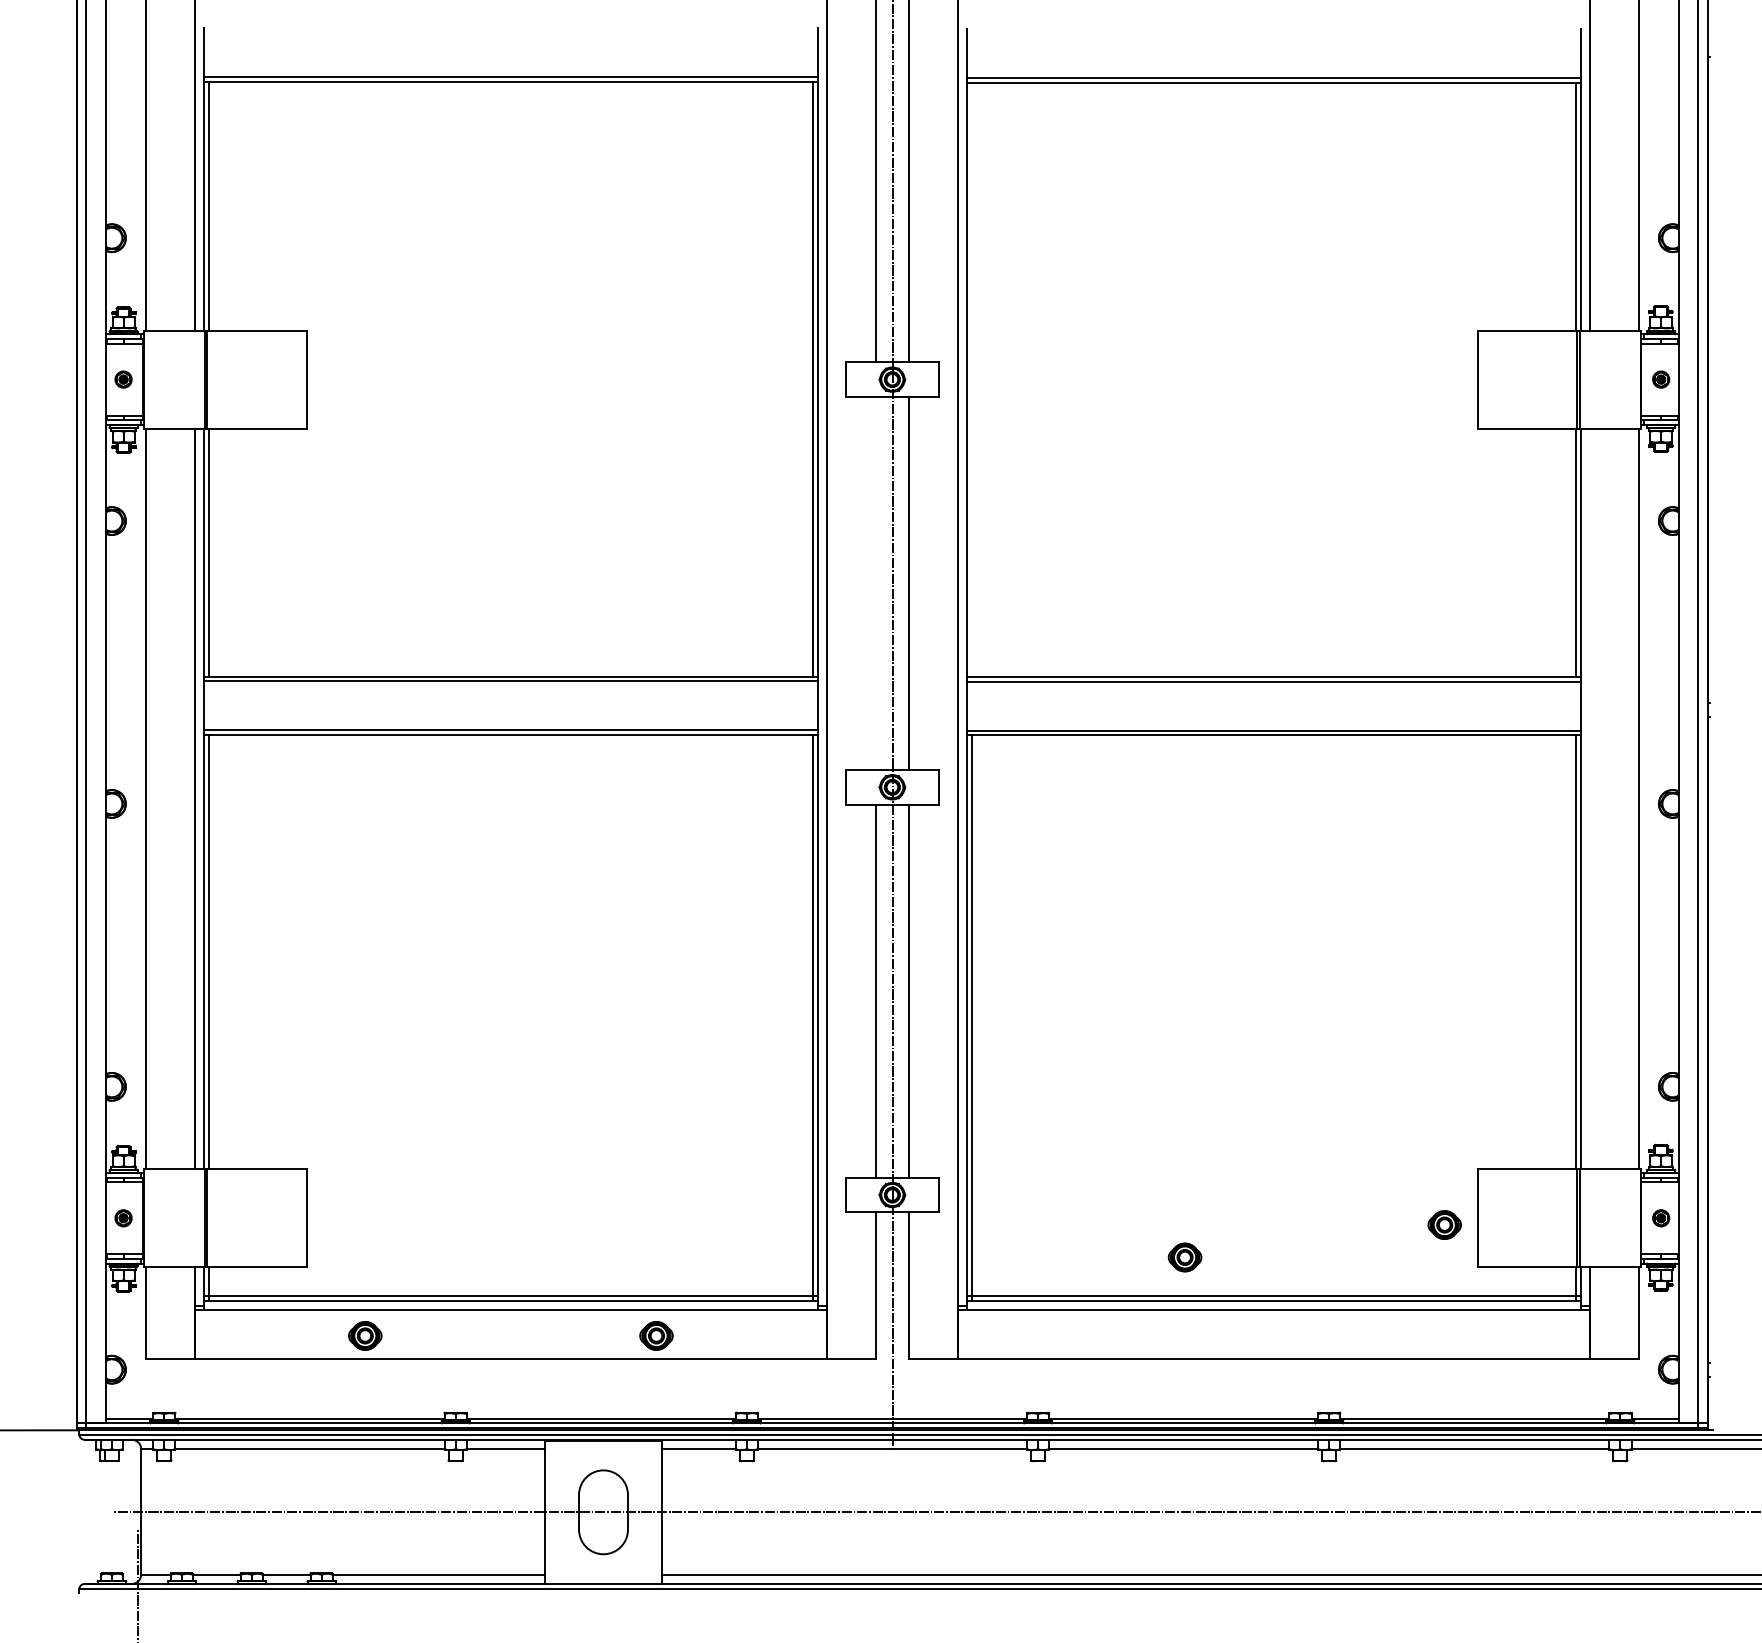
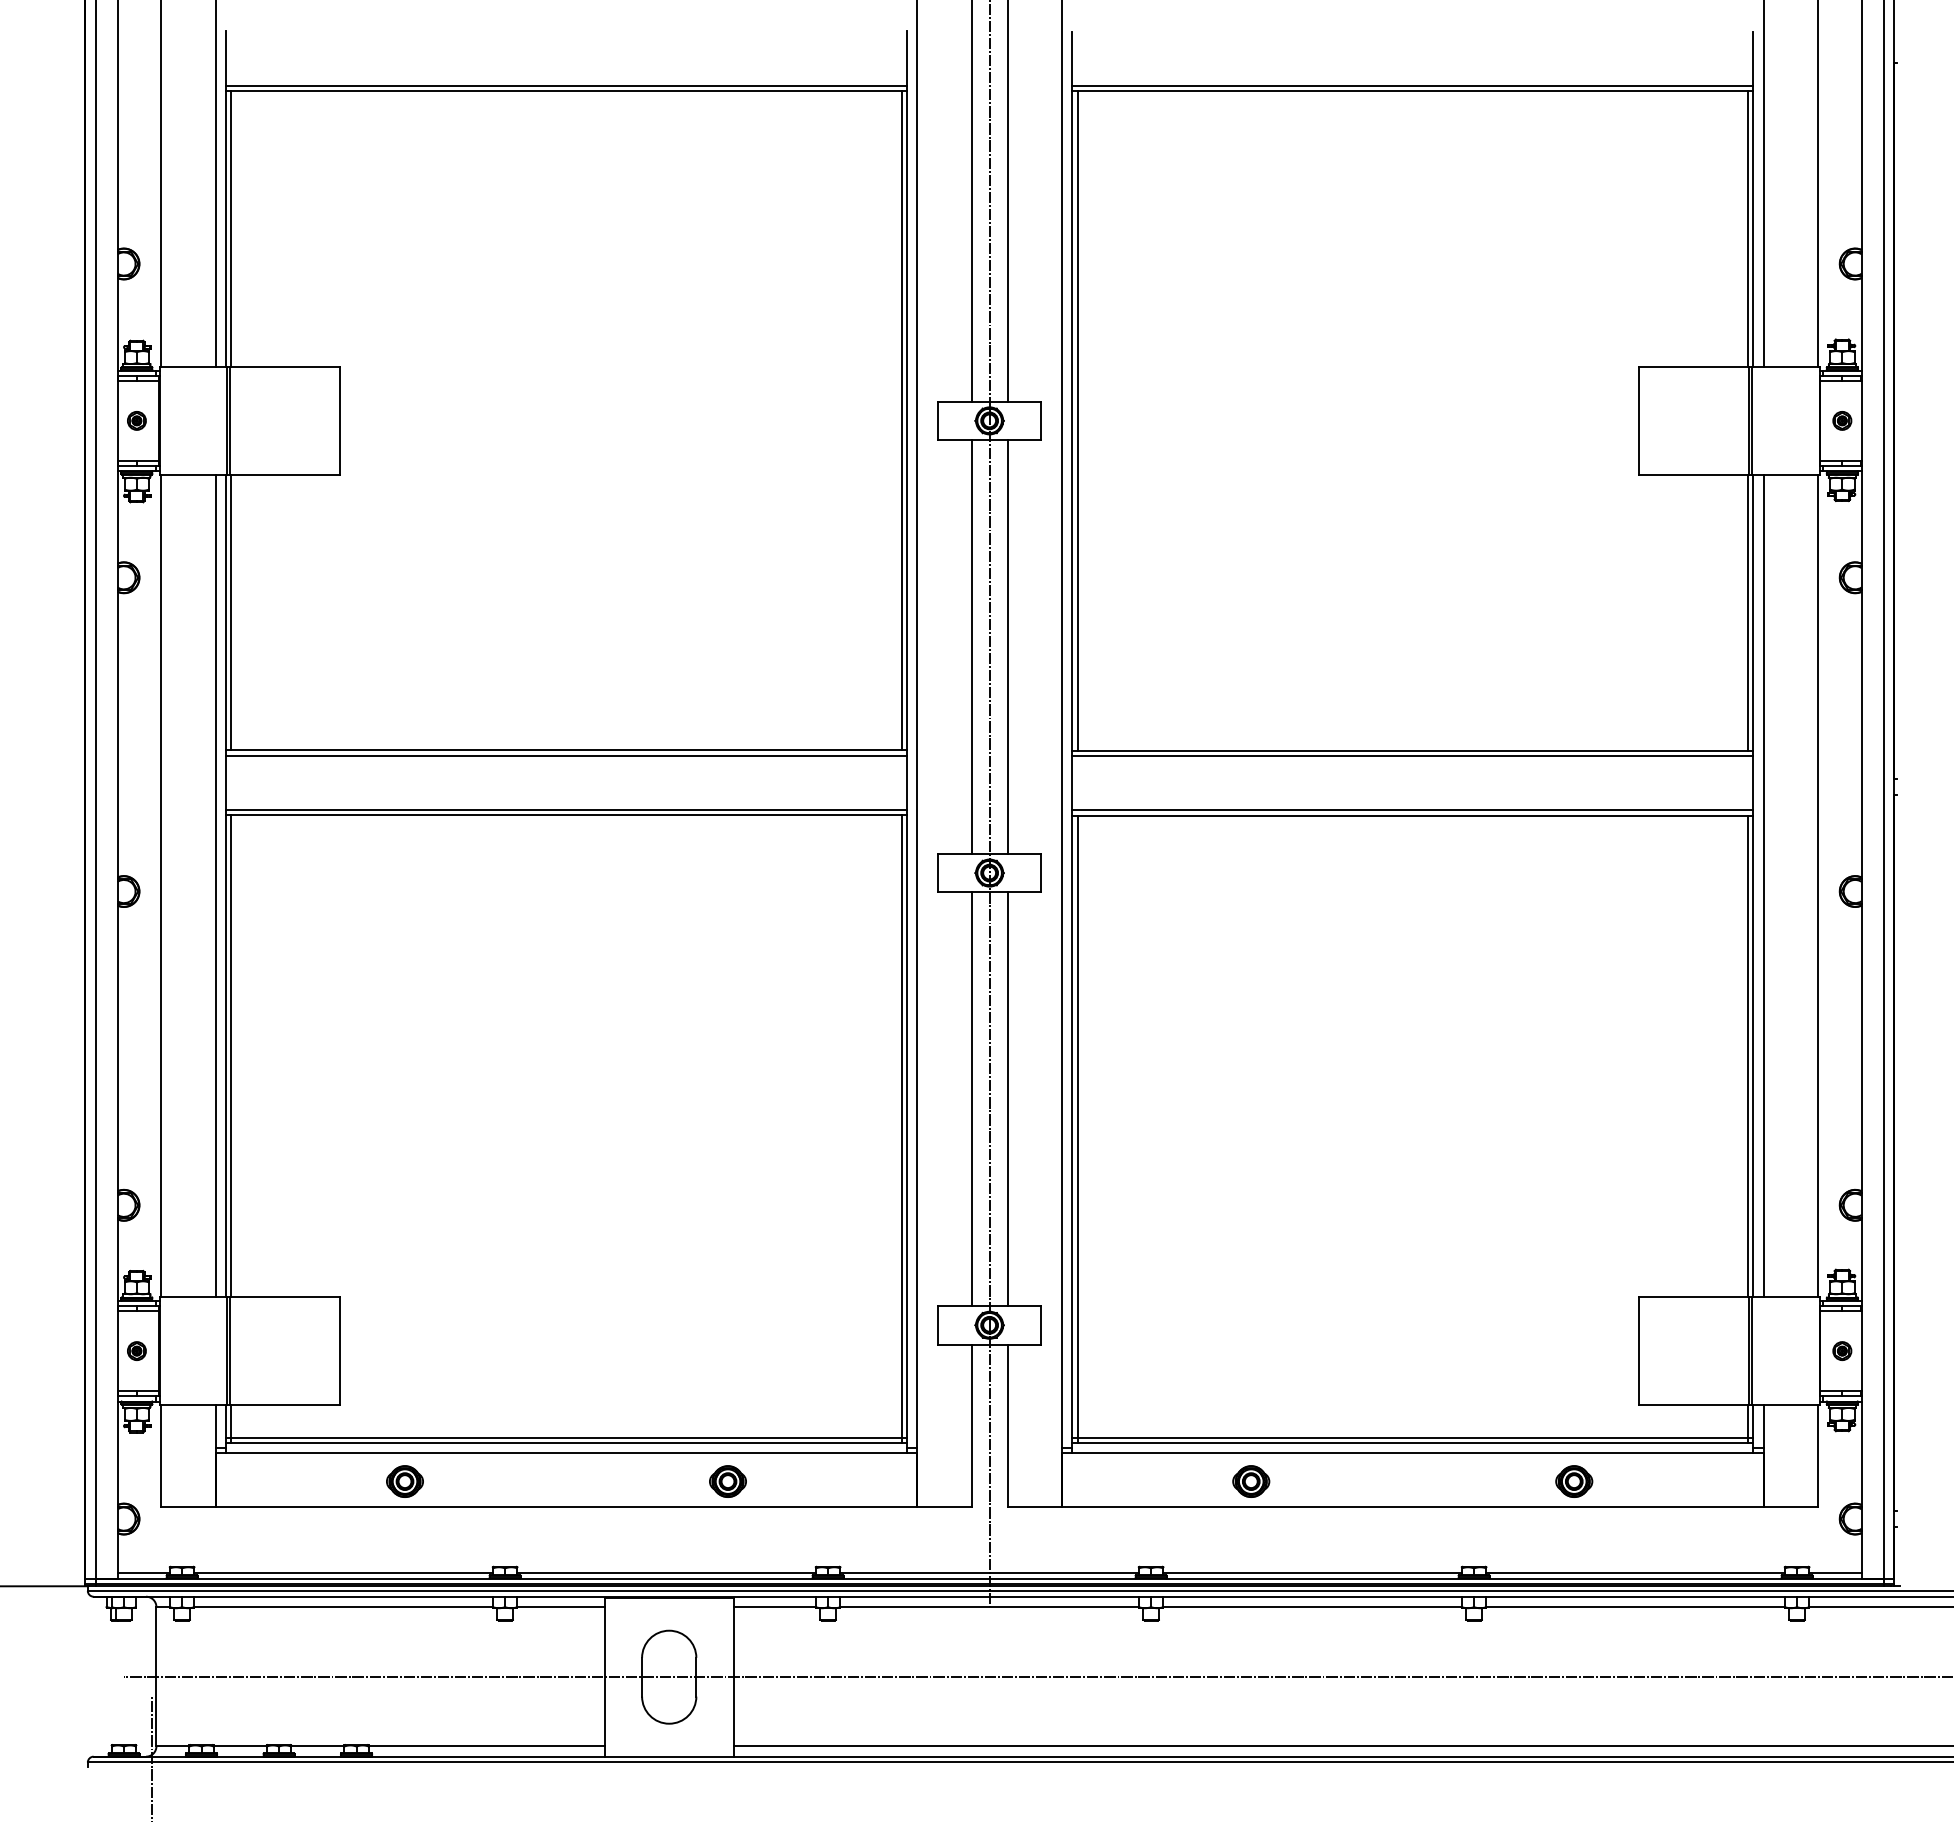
line: (971, 380) -> (1077, 421), added
line: (876, 583) -> (971, 646), added
line: (1590, 798) -> (1763, 885), added
part: (1444, 1224) -> (1574, 1481), moved
part: (1185, 1257) -> (1251, 1481), moved

